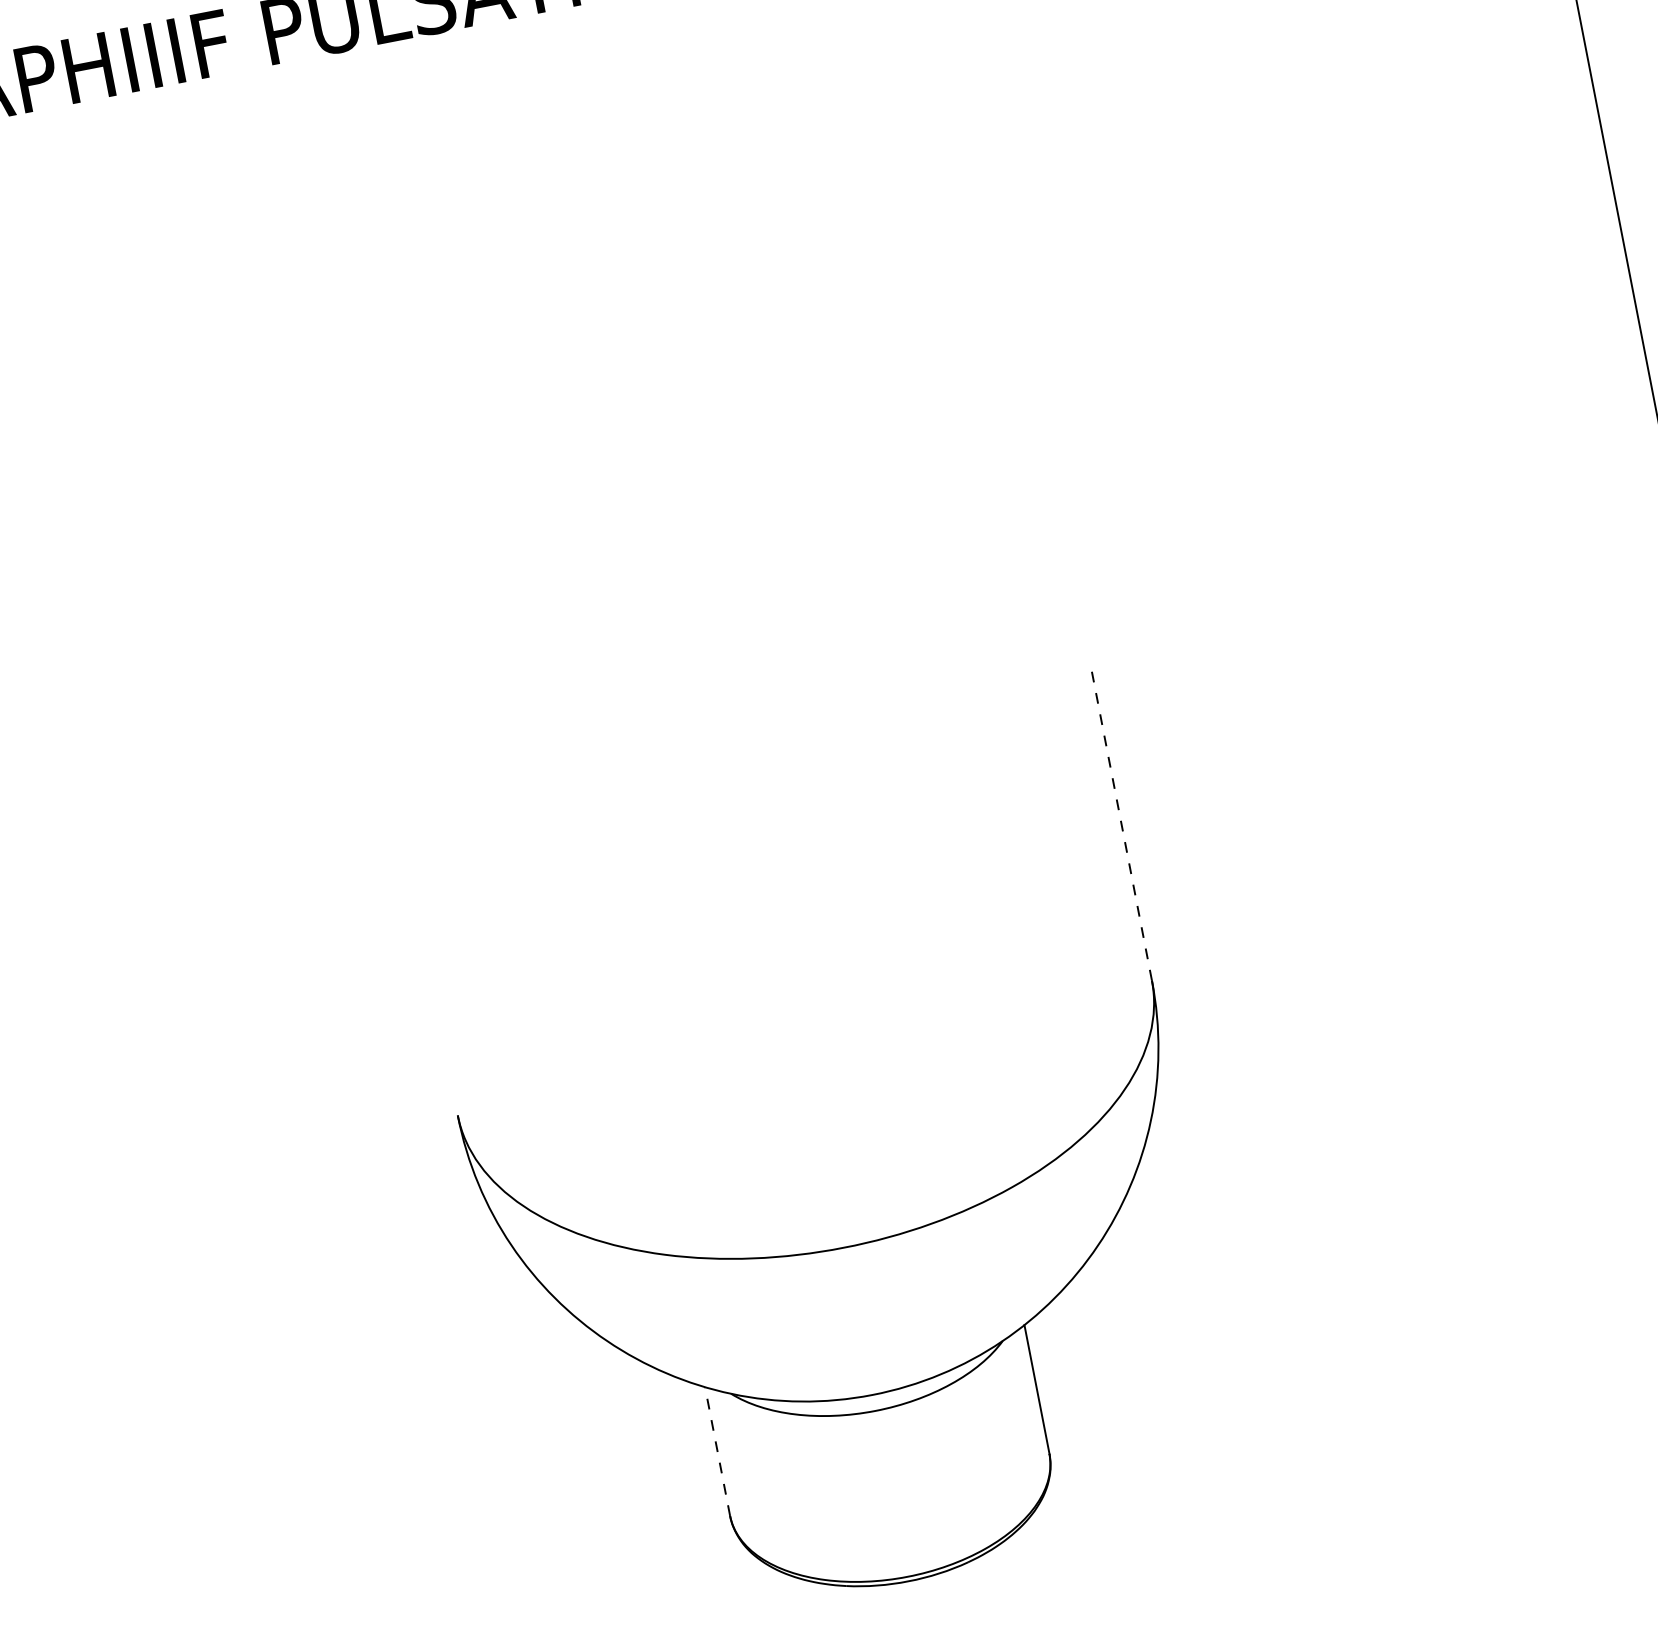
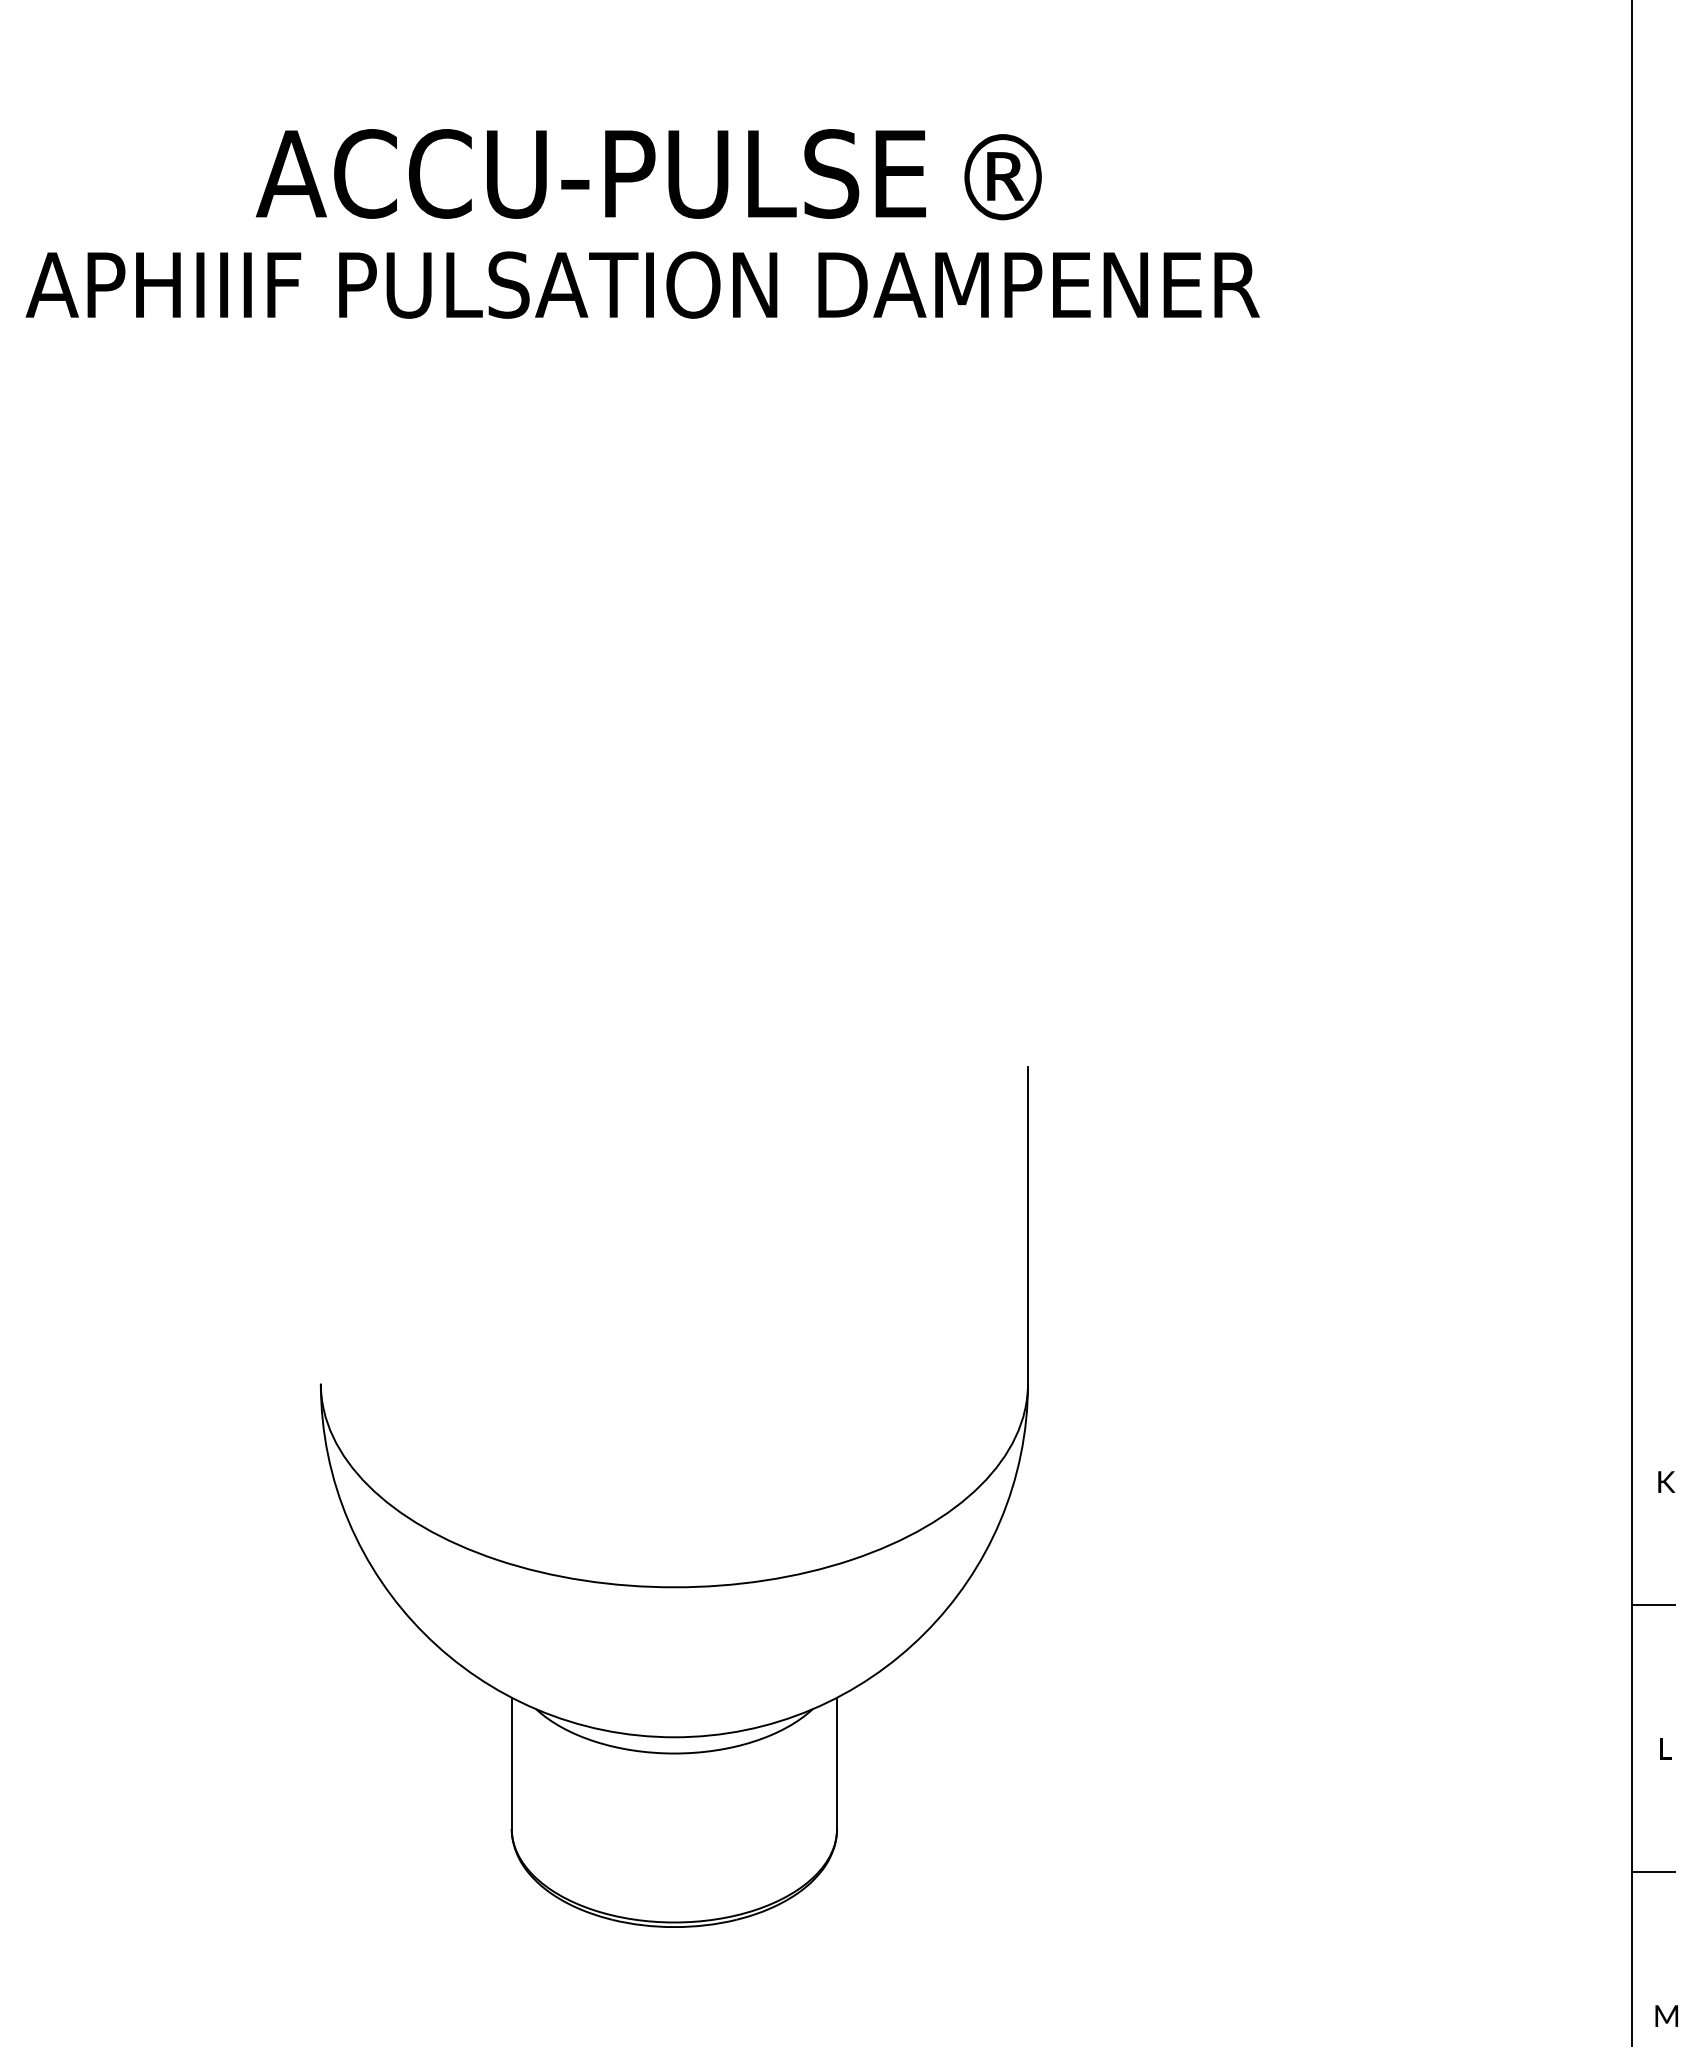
line: (1121, 824) -> (1027, 1224), dashed -> solid
line: (717, 1451) -> (511, 1763), dashed -> solid

